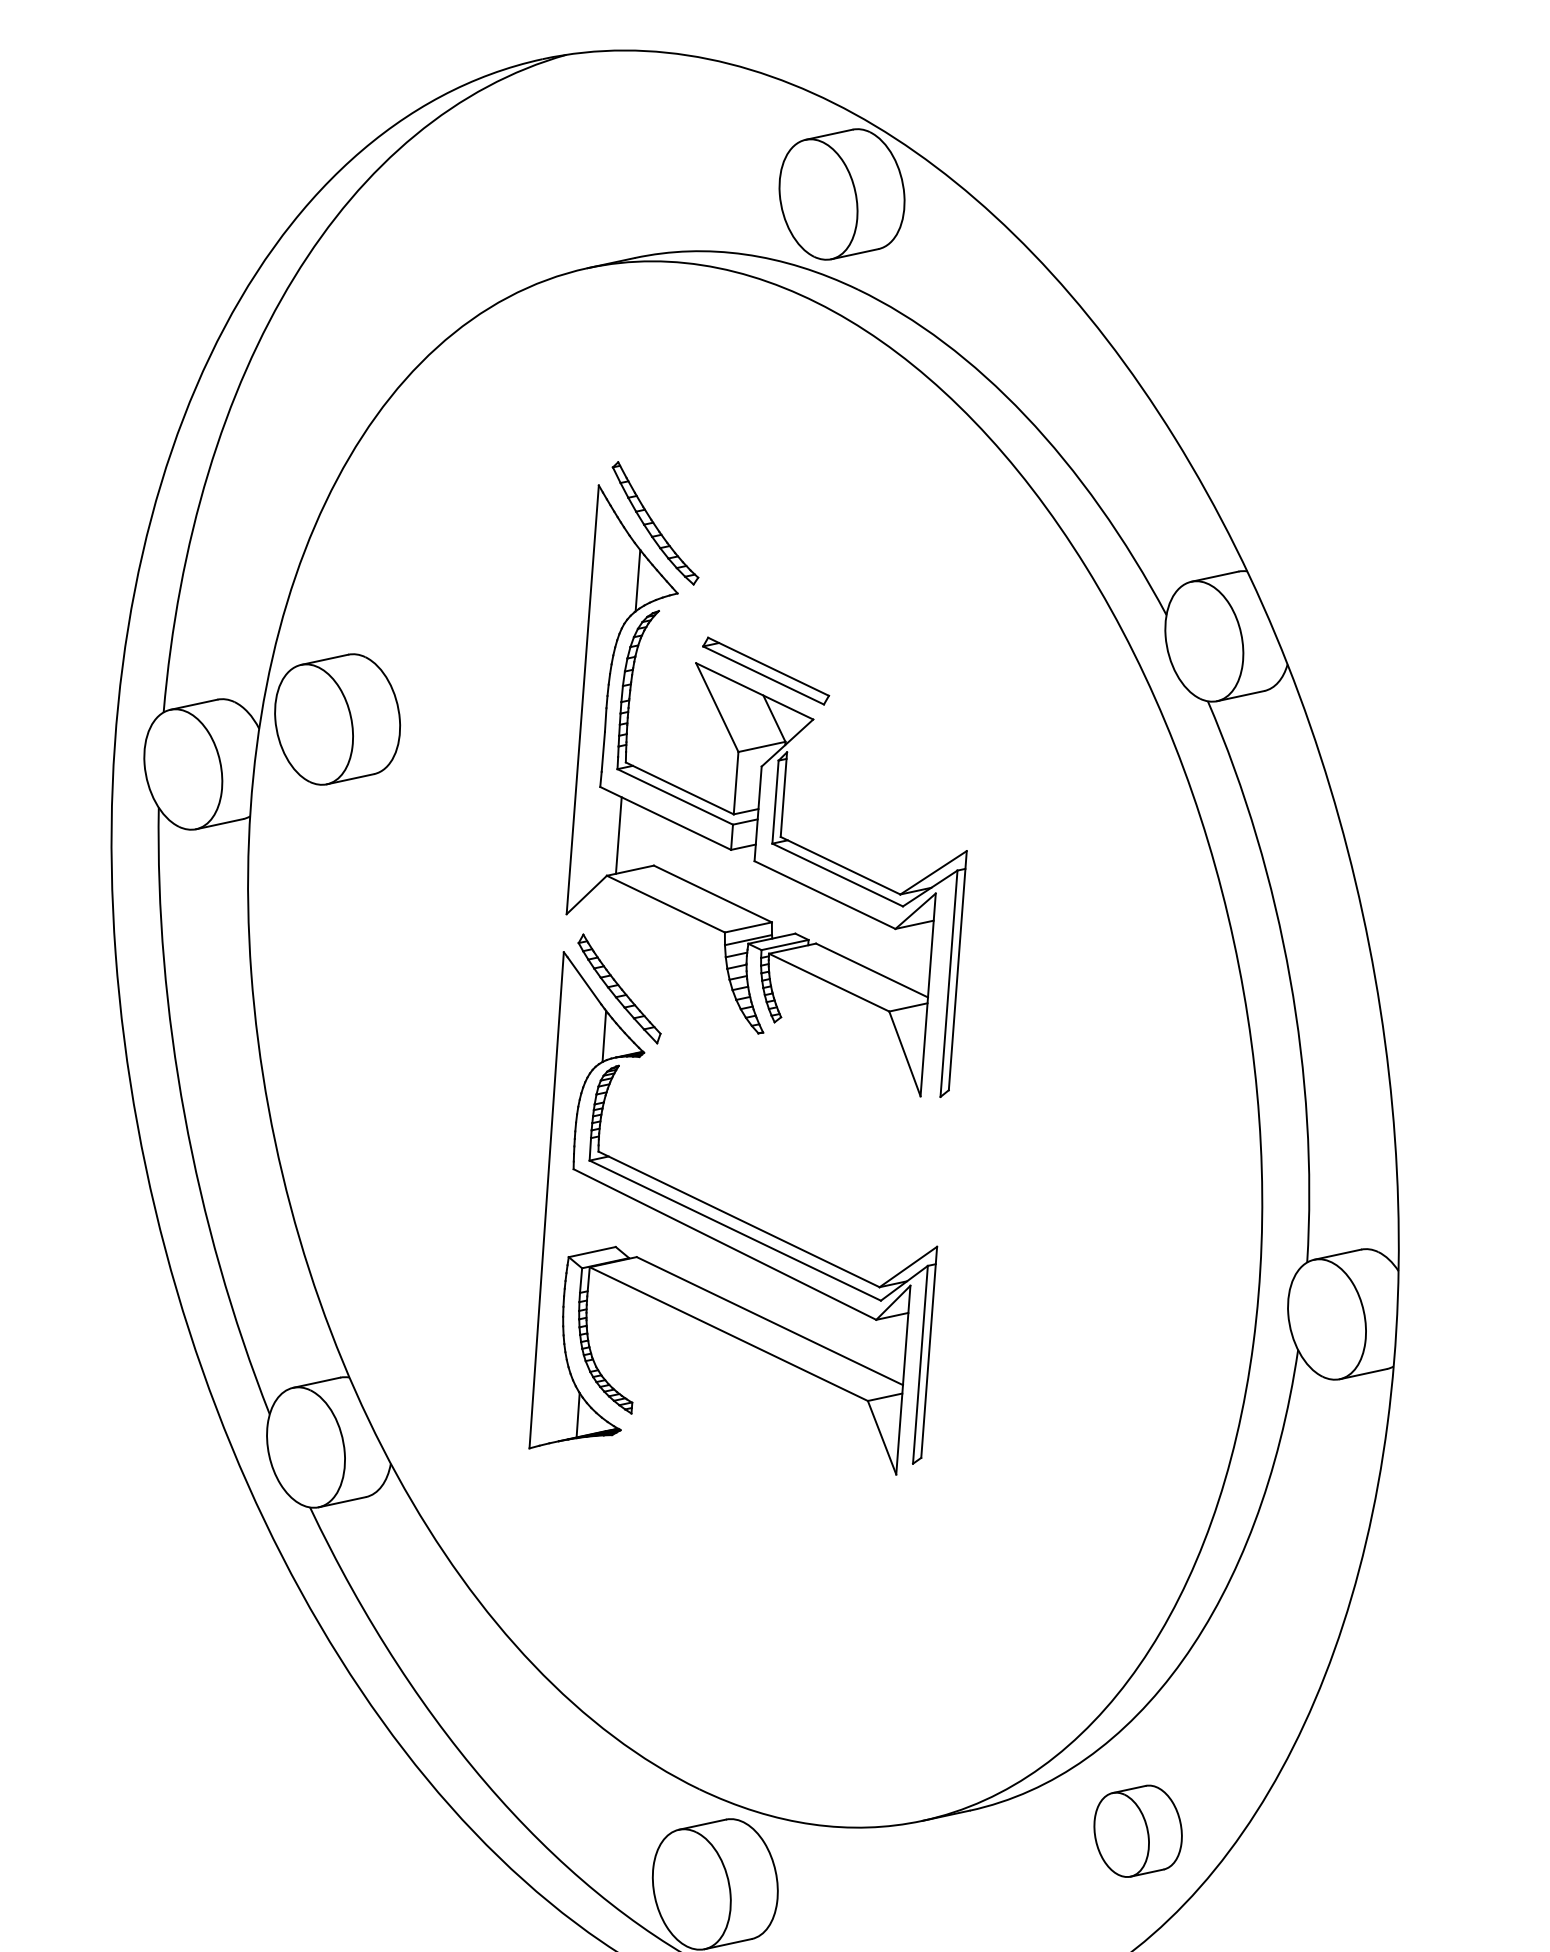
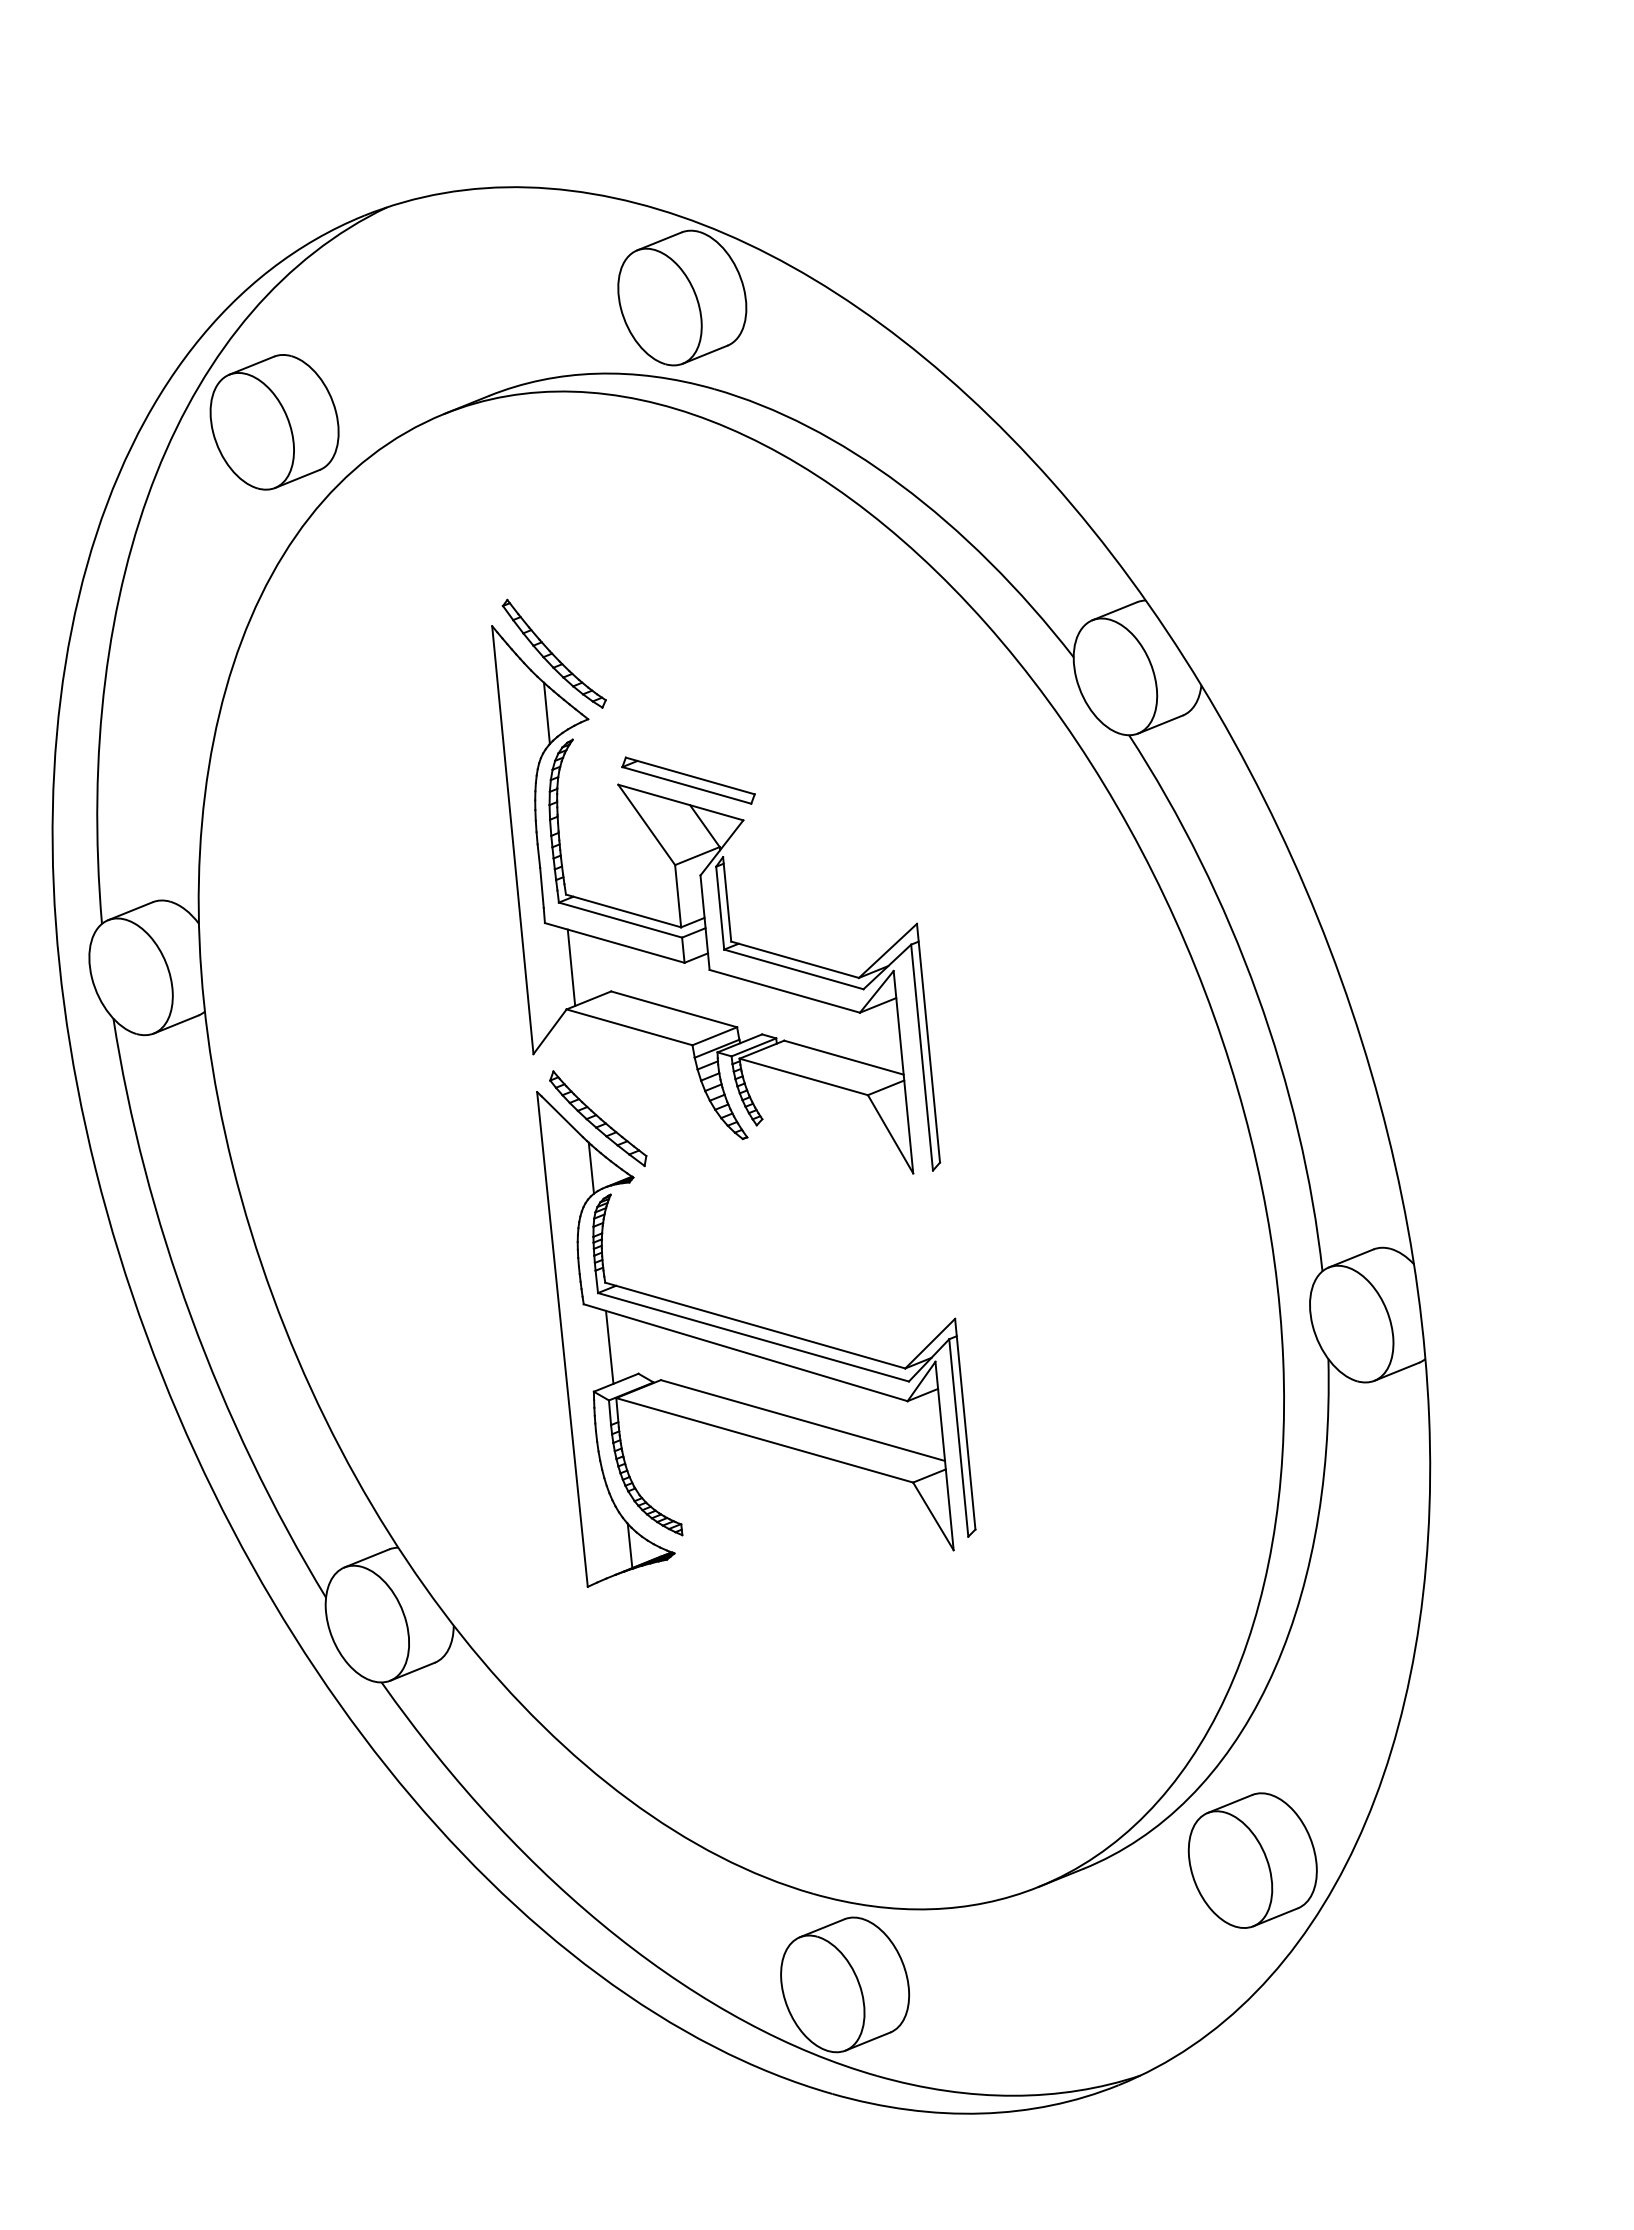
part: (337, 719) -> (274, 422), moved
line: (591, 1215) -> (609, 1346), added
part: (1137, 1831) -> (1252, 1860), size x1.43

